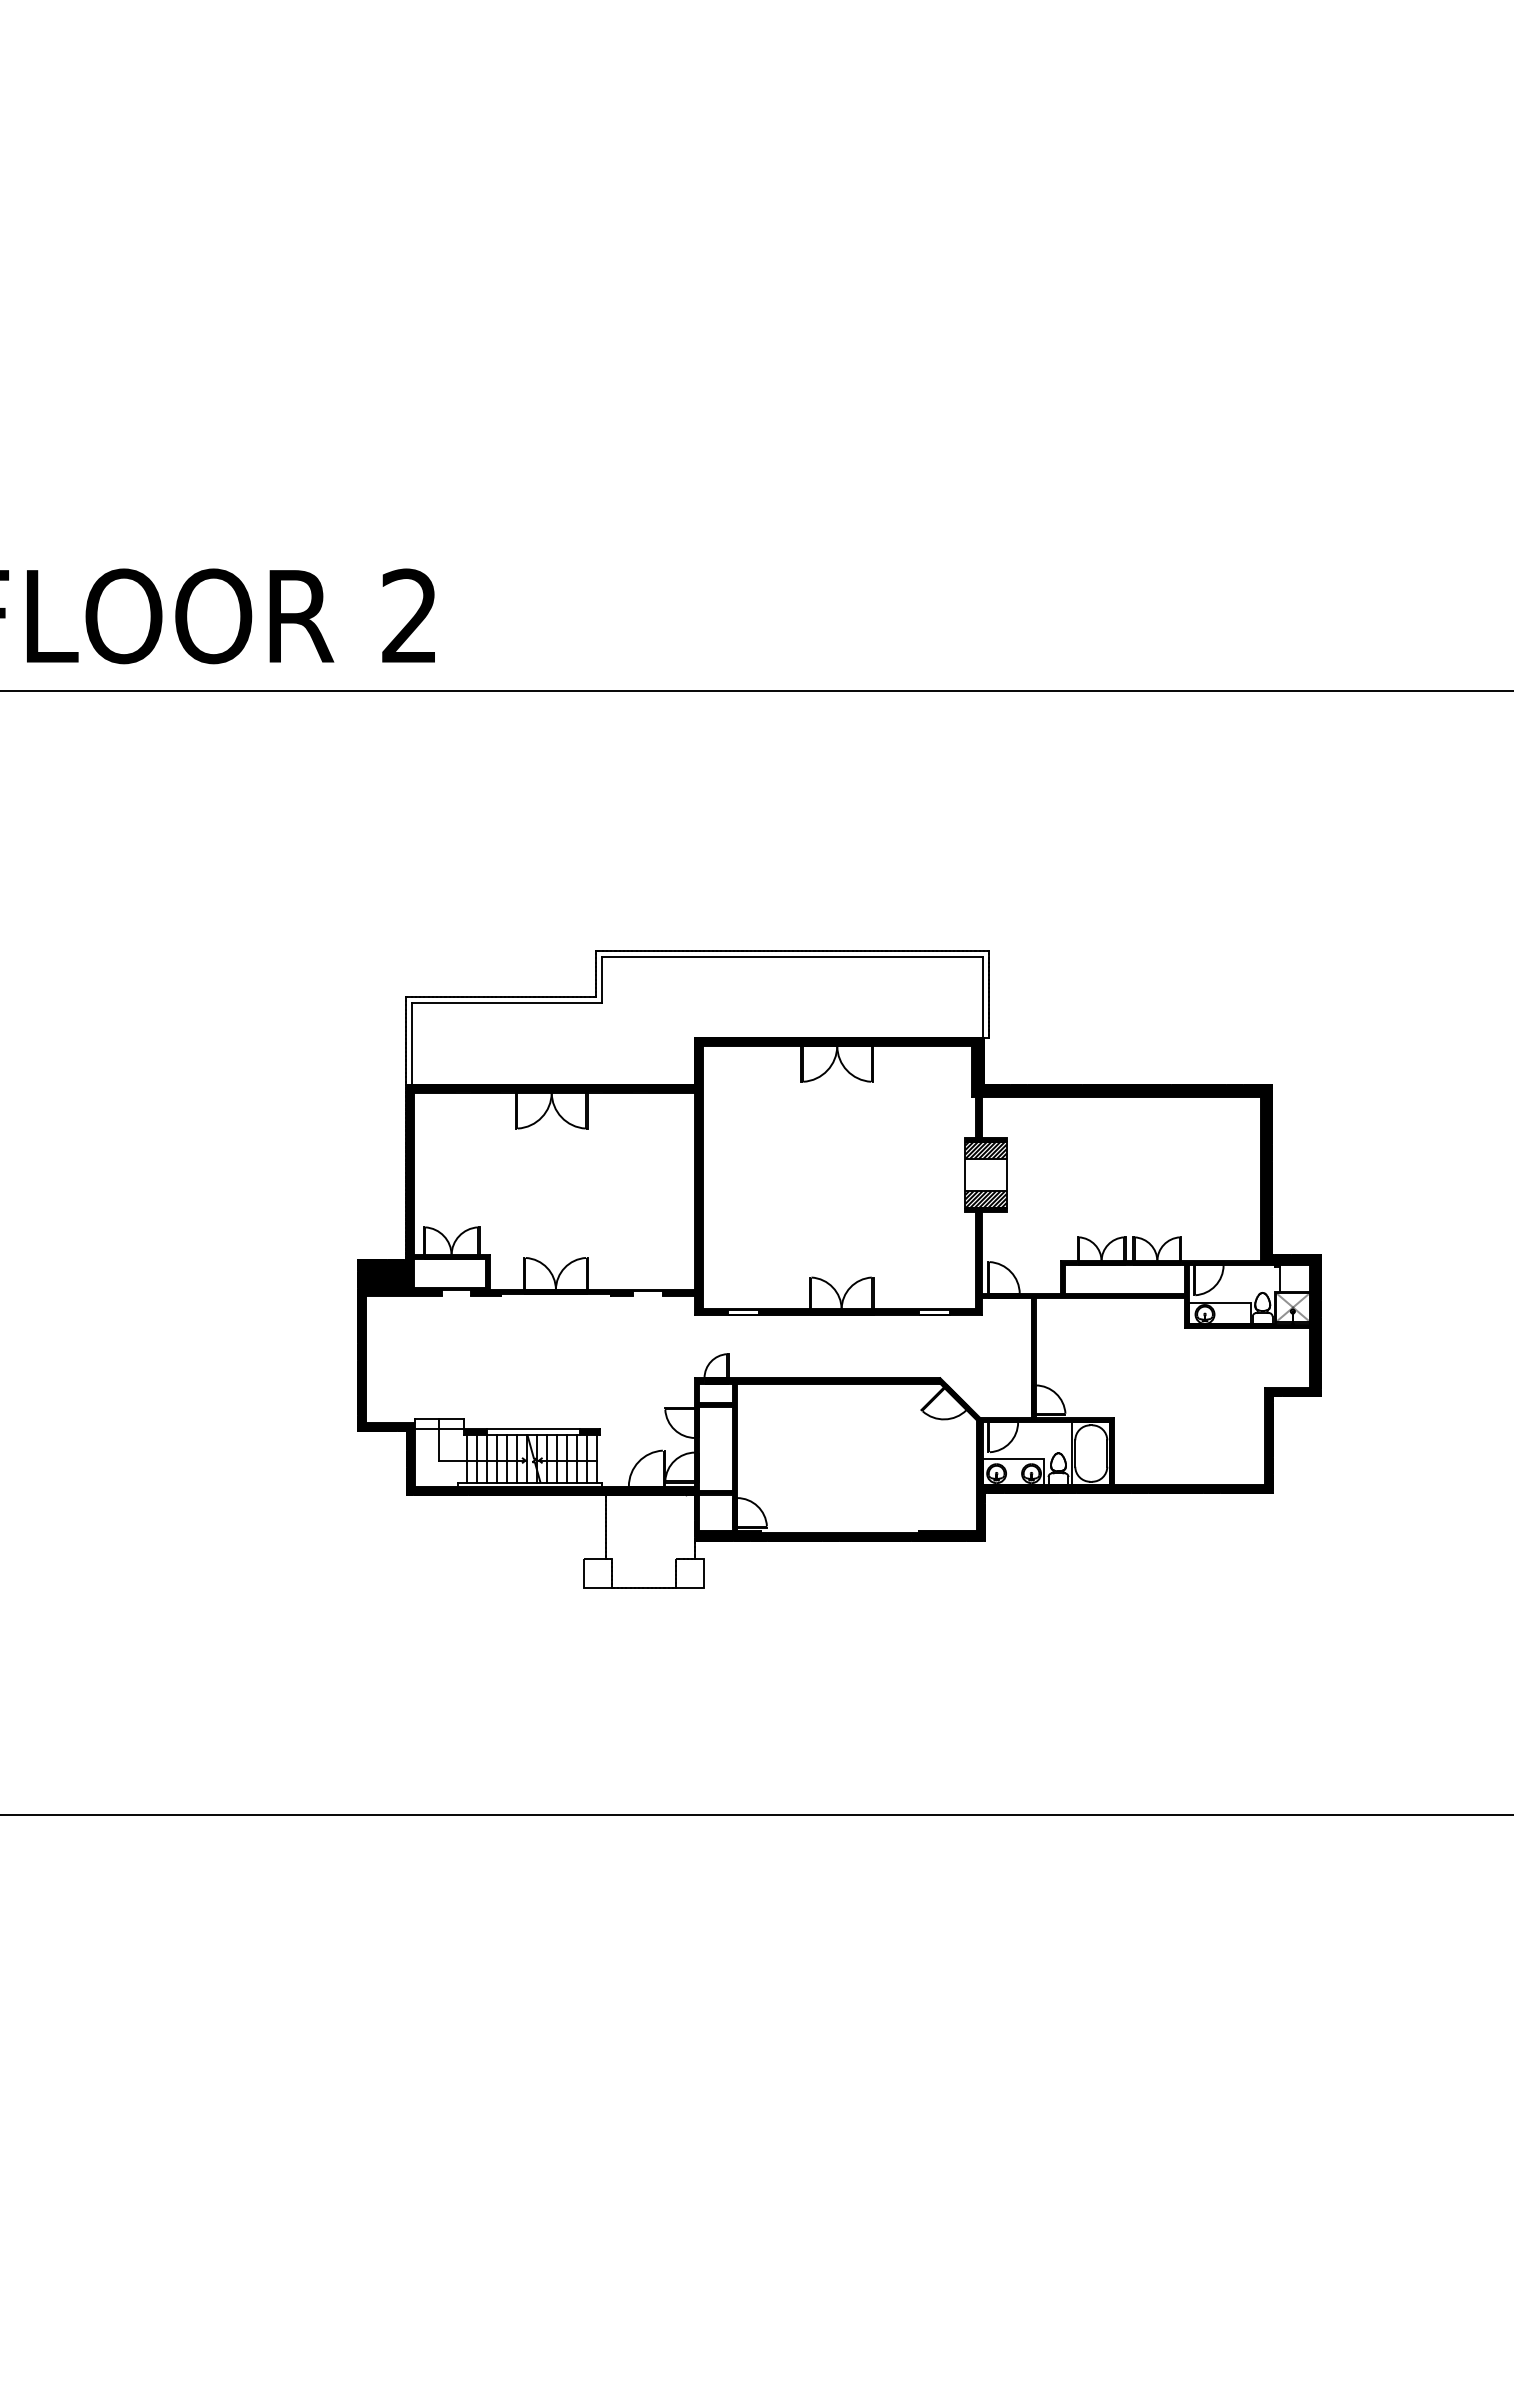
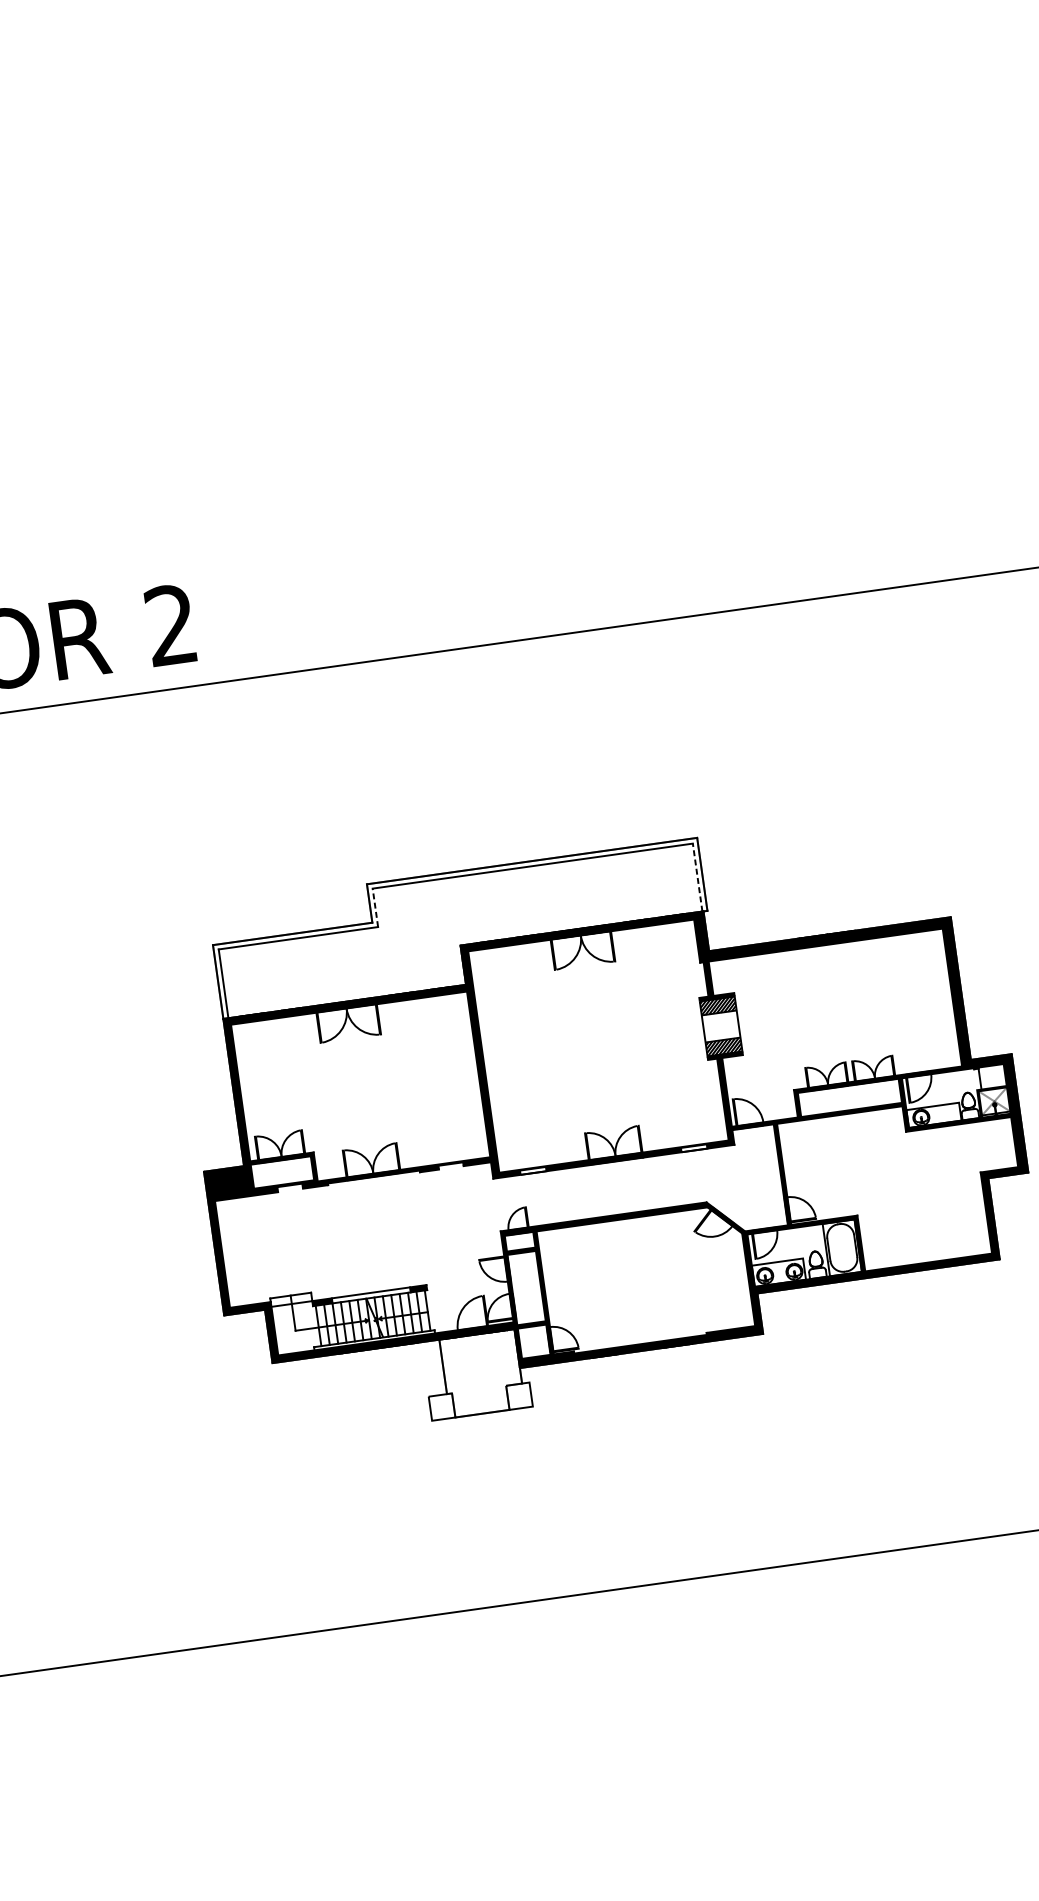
line: (601, 979) -> (375, 907), solid -> dashed
line: (983, 996) -> (697, 876), solid -> dashed

